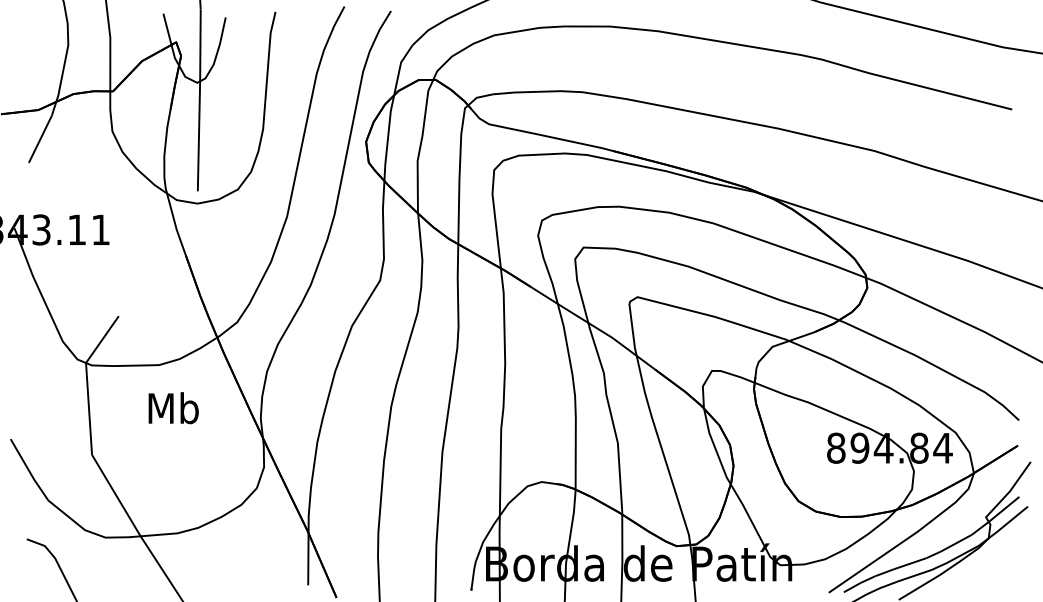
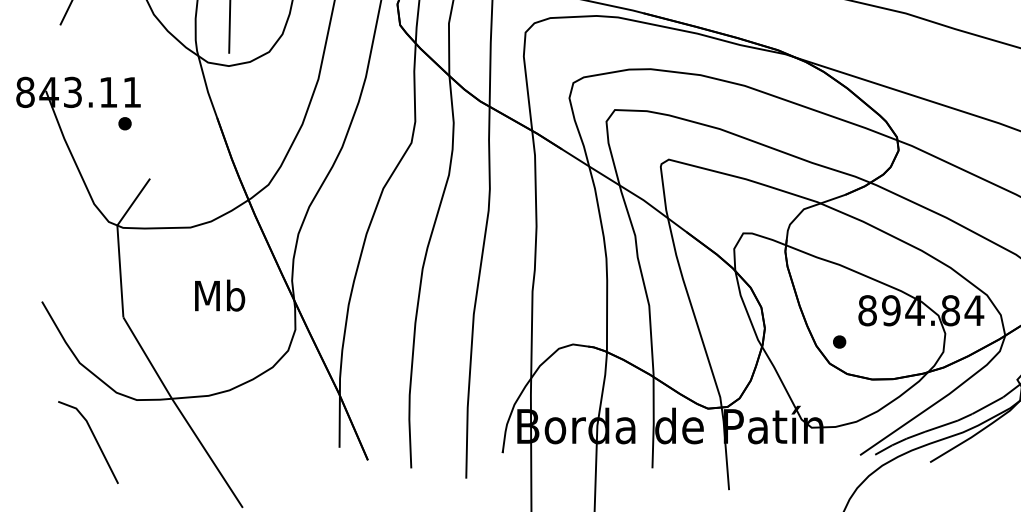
part: (93, 260) -> (124, 122), added
text: (173, 408) -> (219, 295), moved
part: (807, 479) -> (838, 341), added

